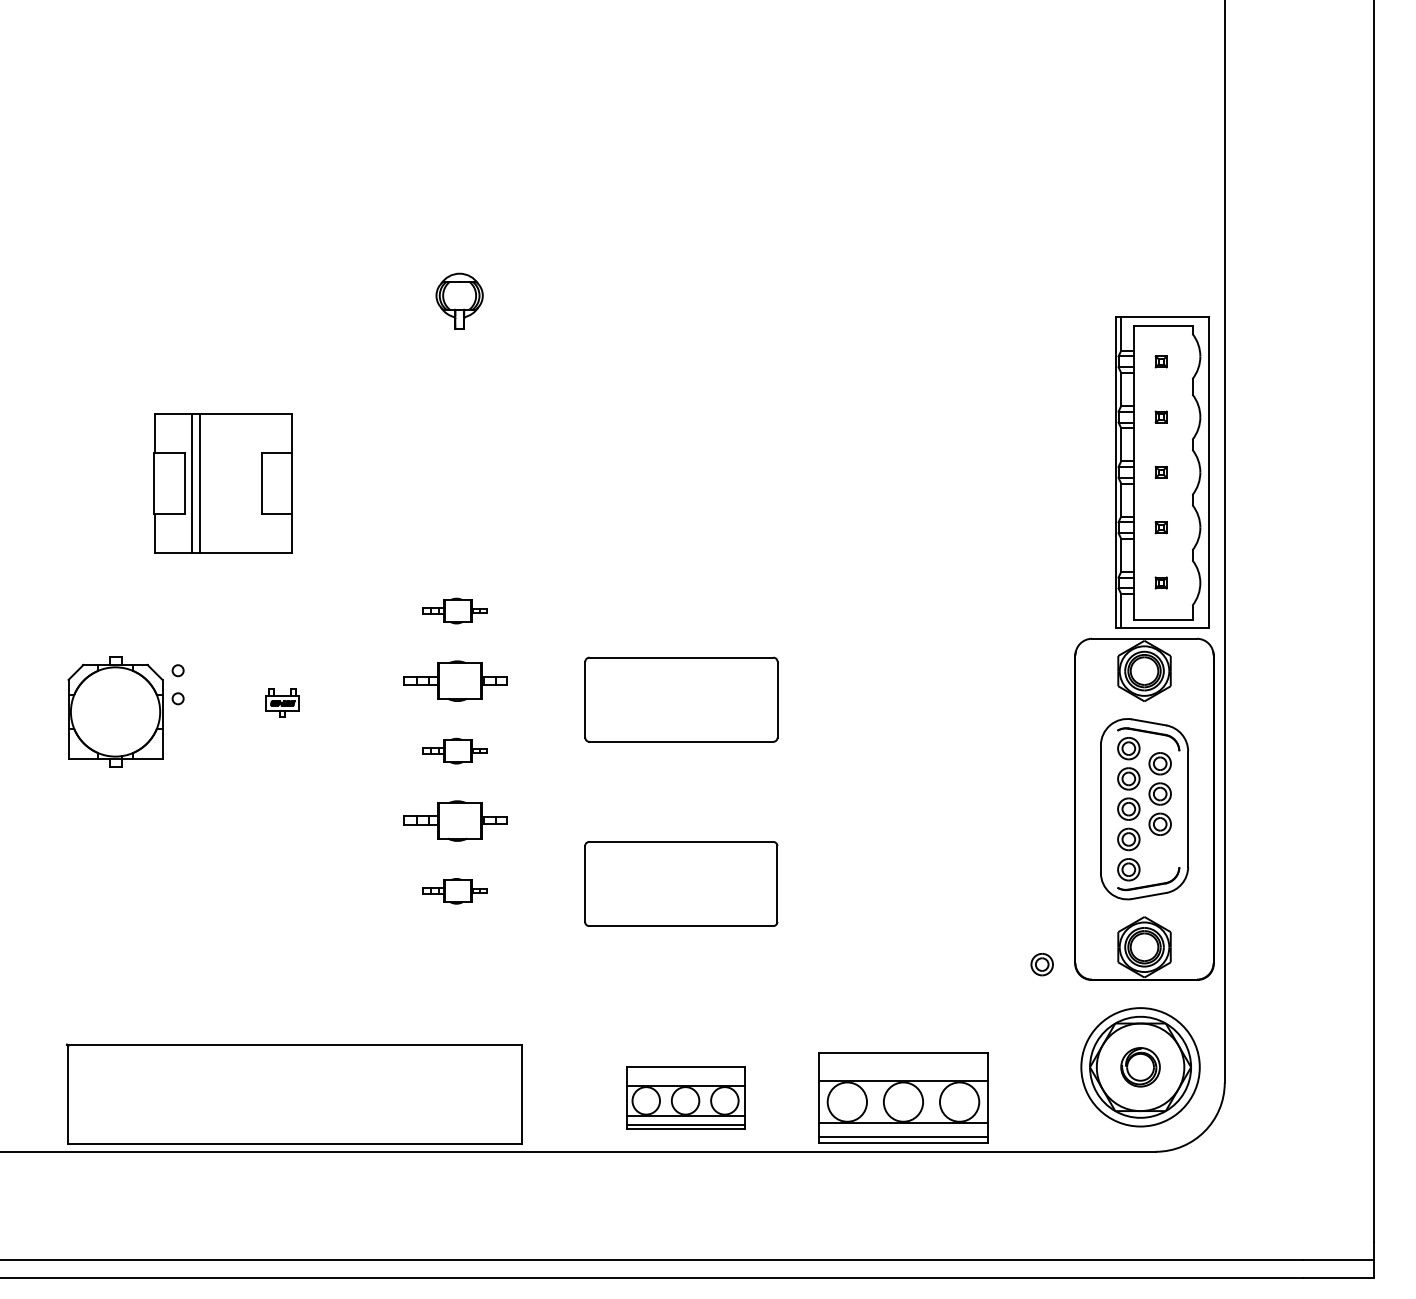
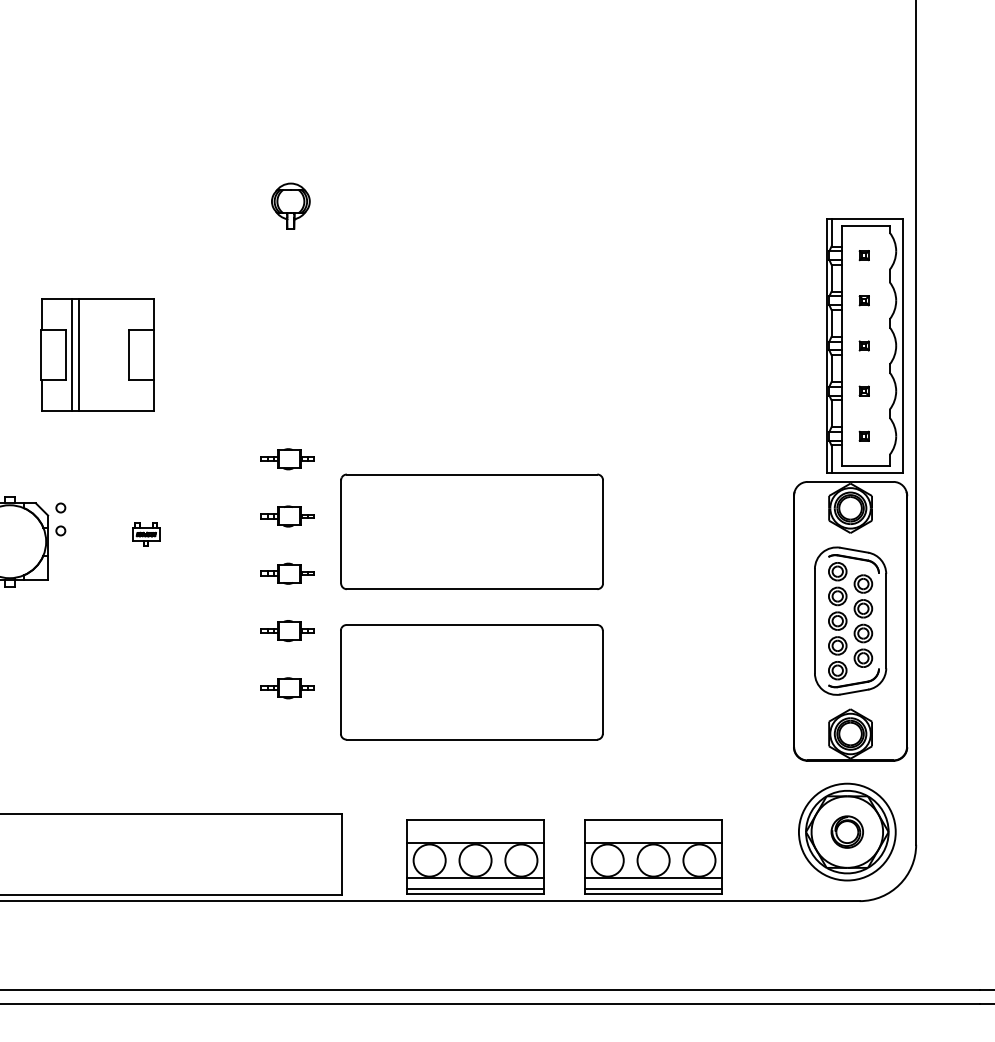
part: (454, 680) -> (286, 516), size x0.62
part: (681, 699) -> (472, 531), size x1.67
part: (454, 821) -> (286, 631), size x0.62
part: (681, 883) -> (472, 681), size x1.67
part: (1041, 964) -> (862, 658), moved
part: (685, 1097) -> (475, 856), size x1.43

